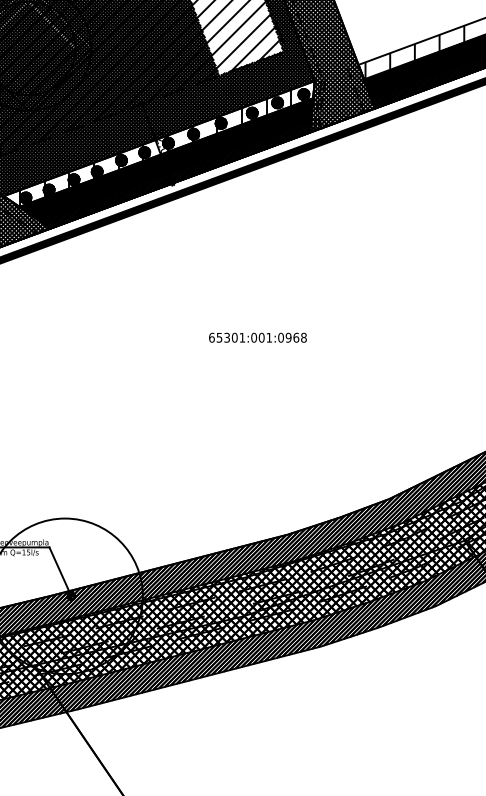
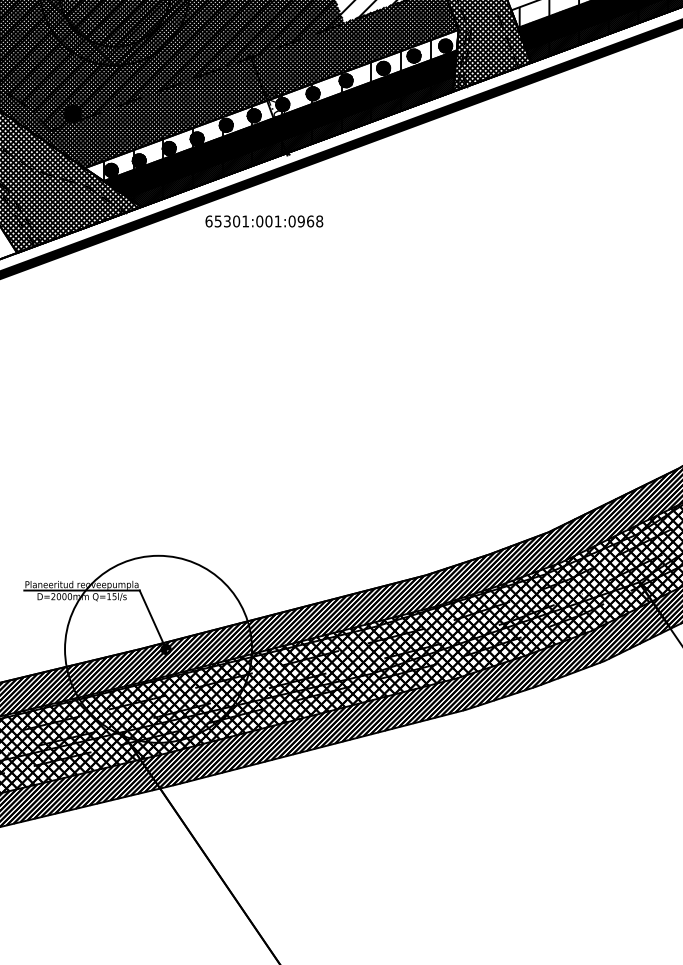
text: (258, 337) -> (264, 221), moved

